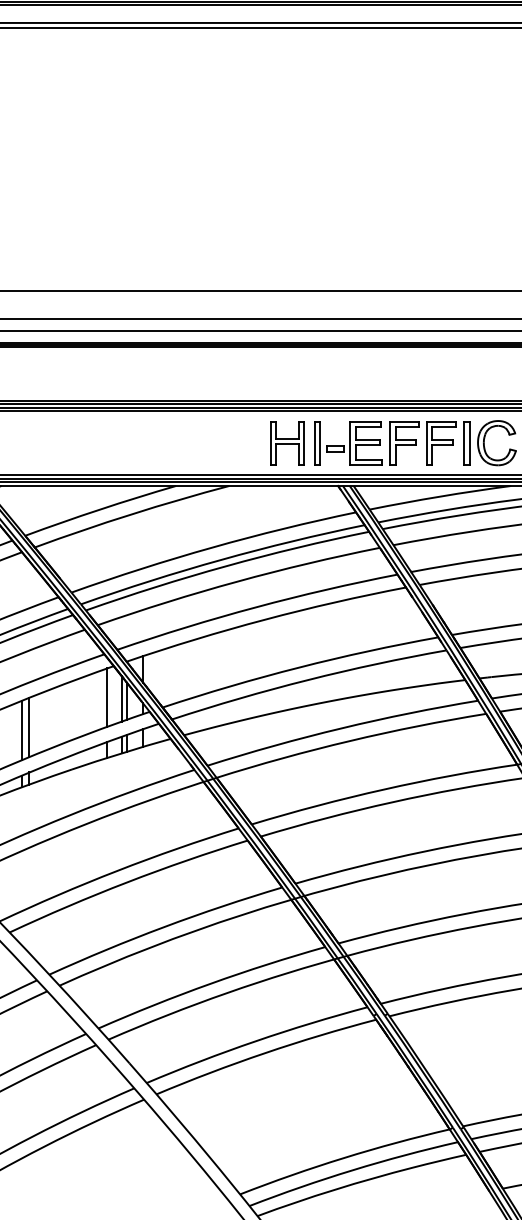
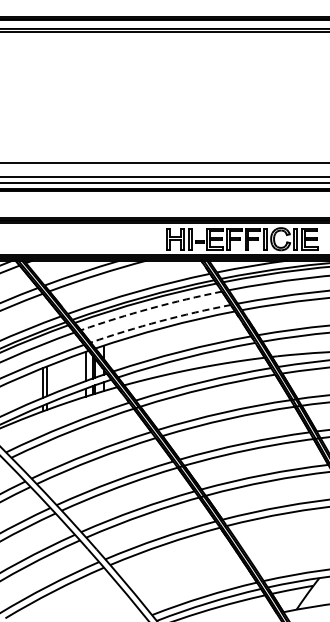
arc: (236, 581) -> (150, 308), solid -> dashed
arc: (256, 607) -> (160, 321), solid -> dashed

